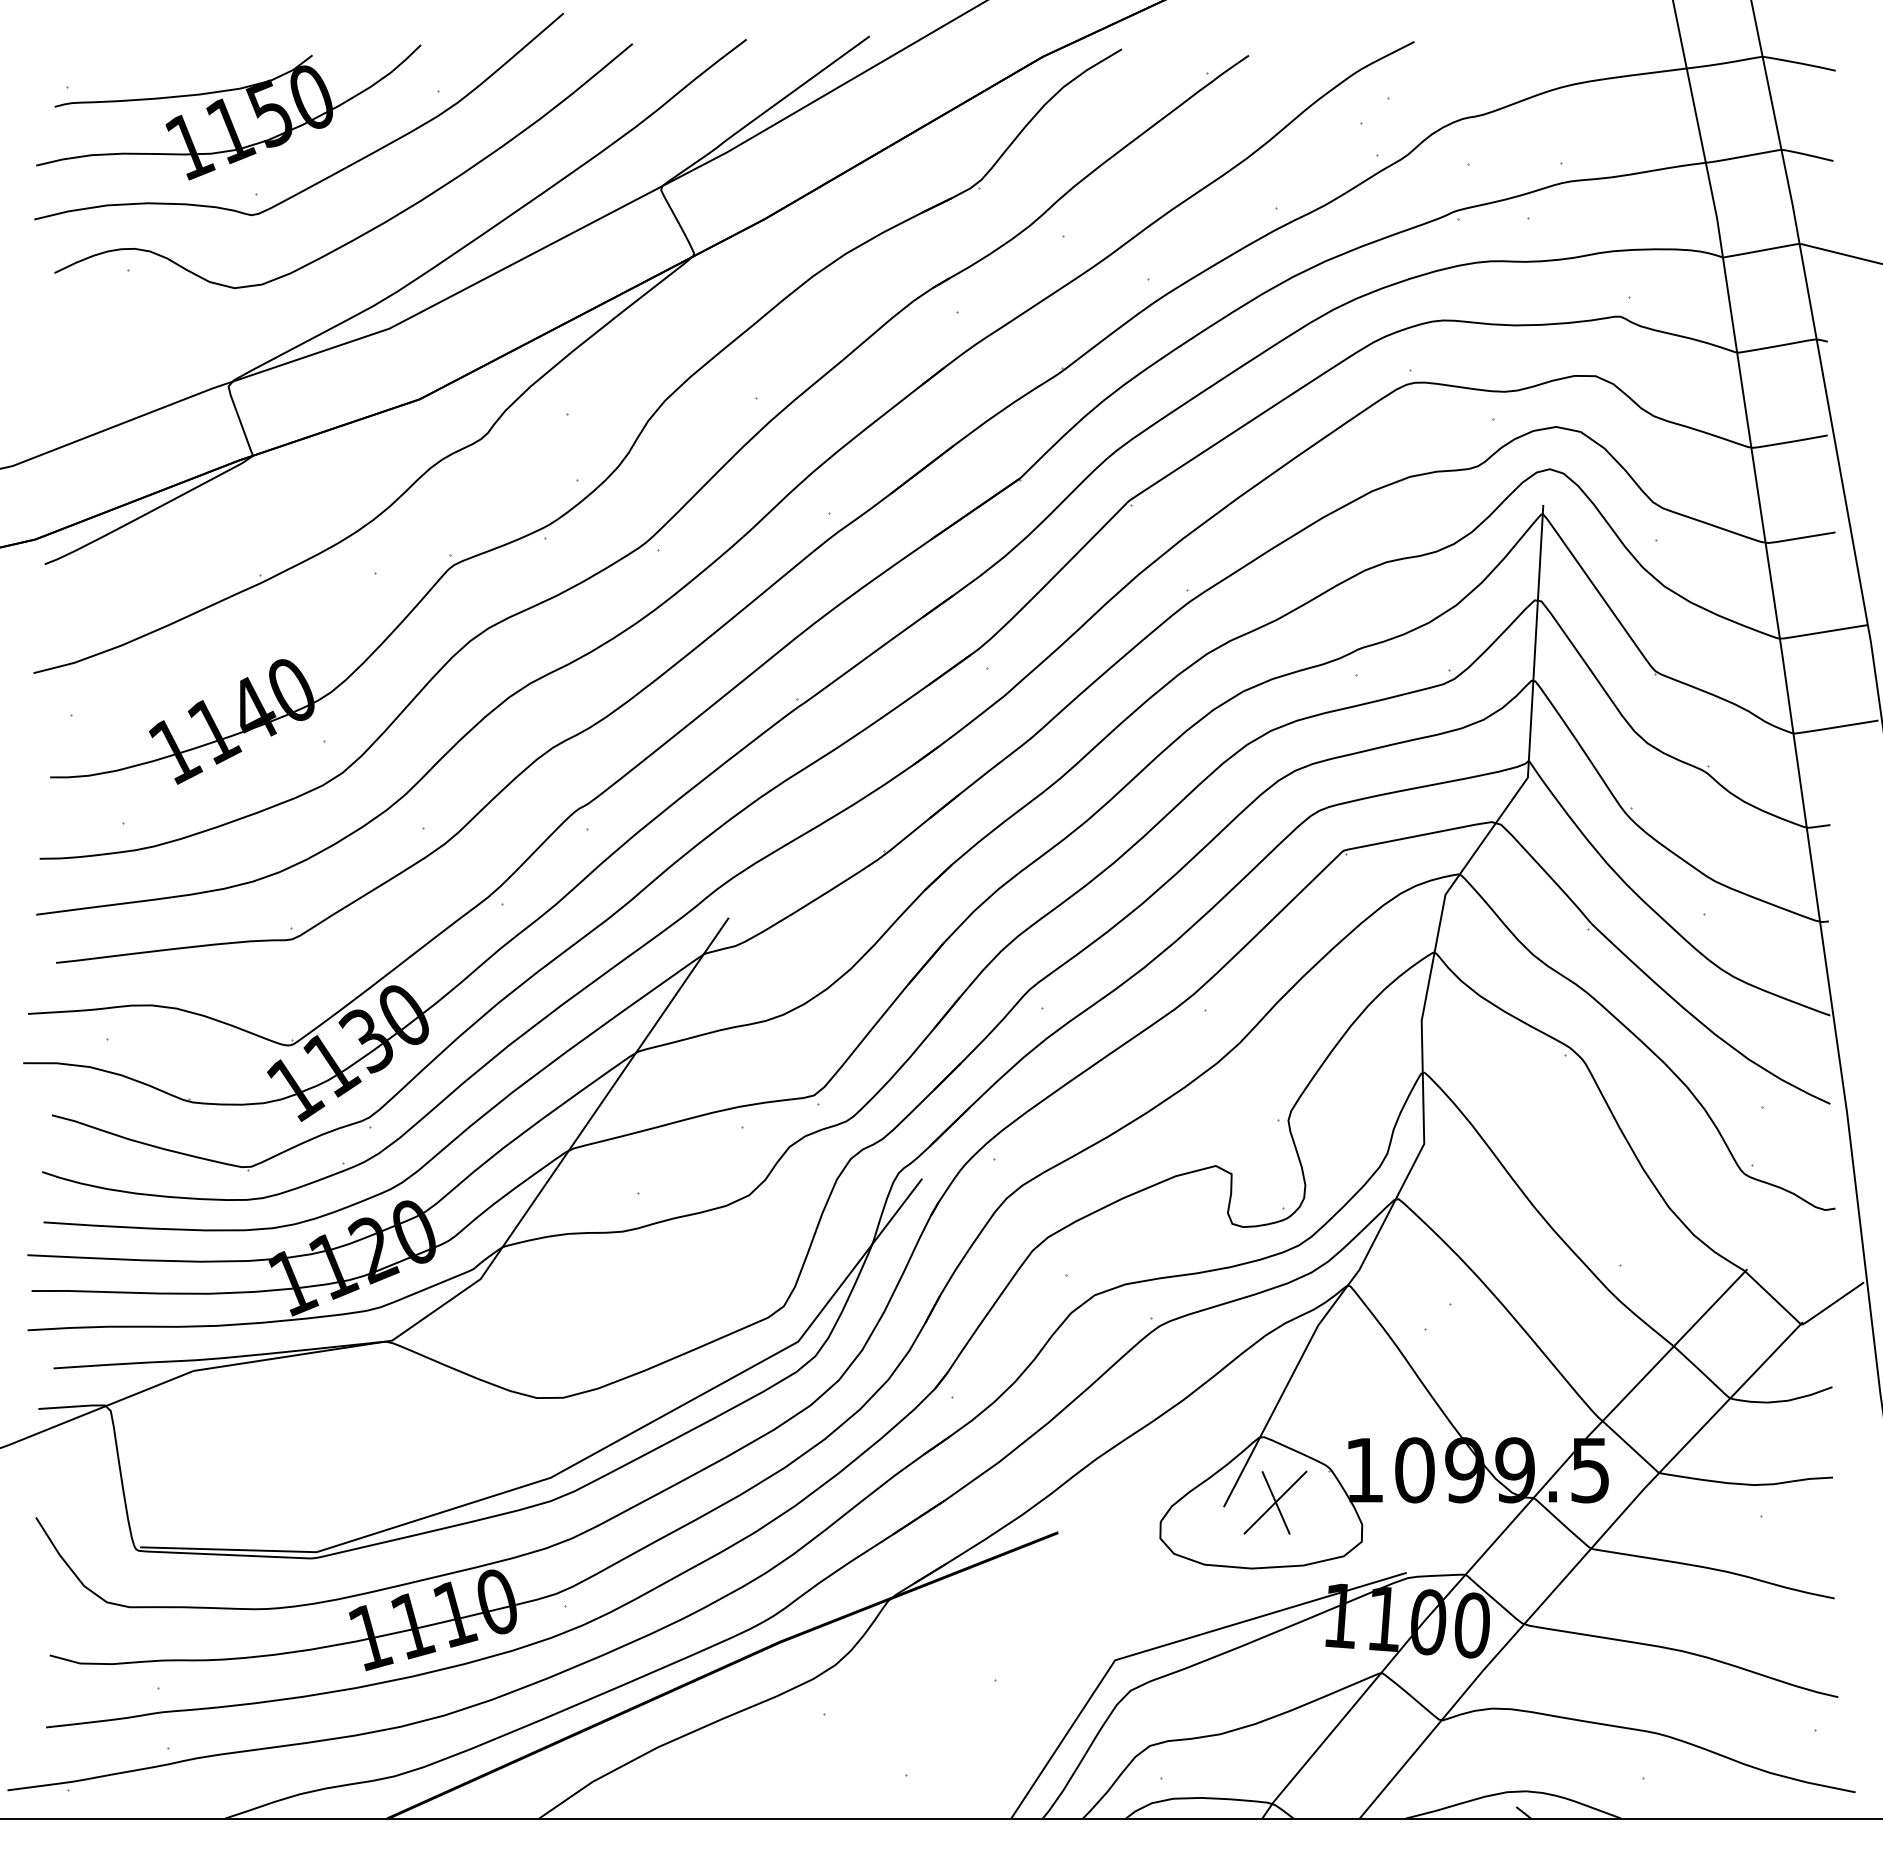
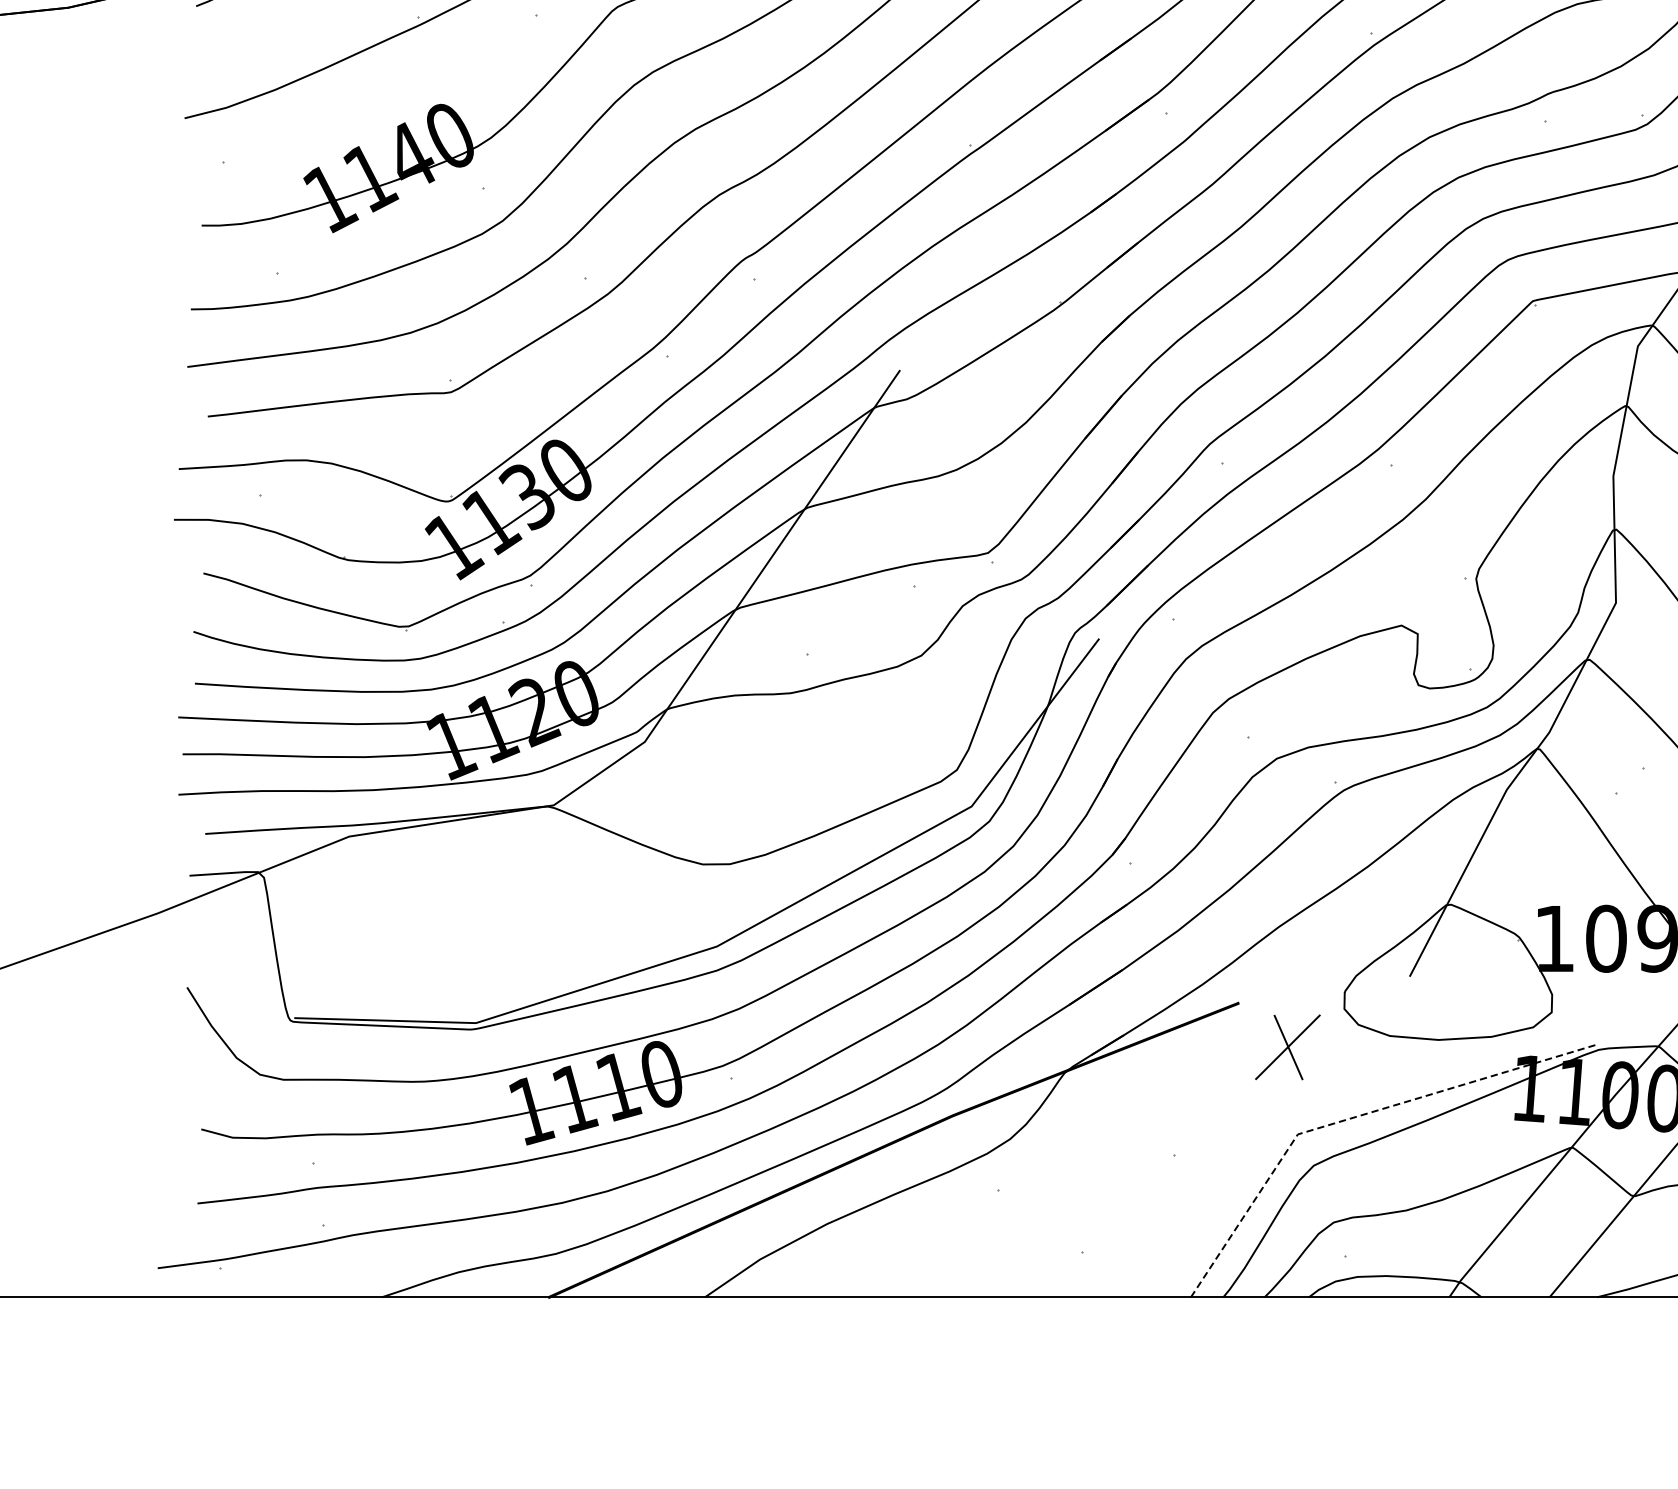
part: (1275, 1502) -> (1287, 1047), moved
line: (1169, 1643) -> (1353, 1117), solid -> dashed

